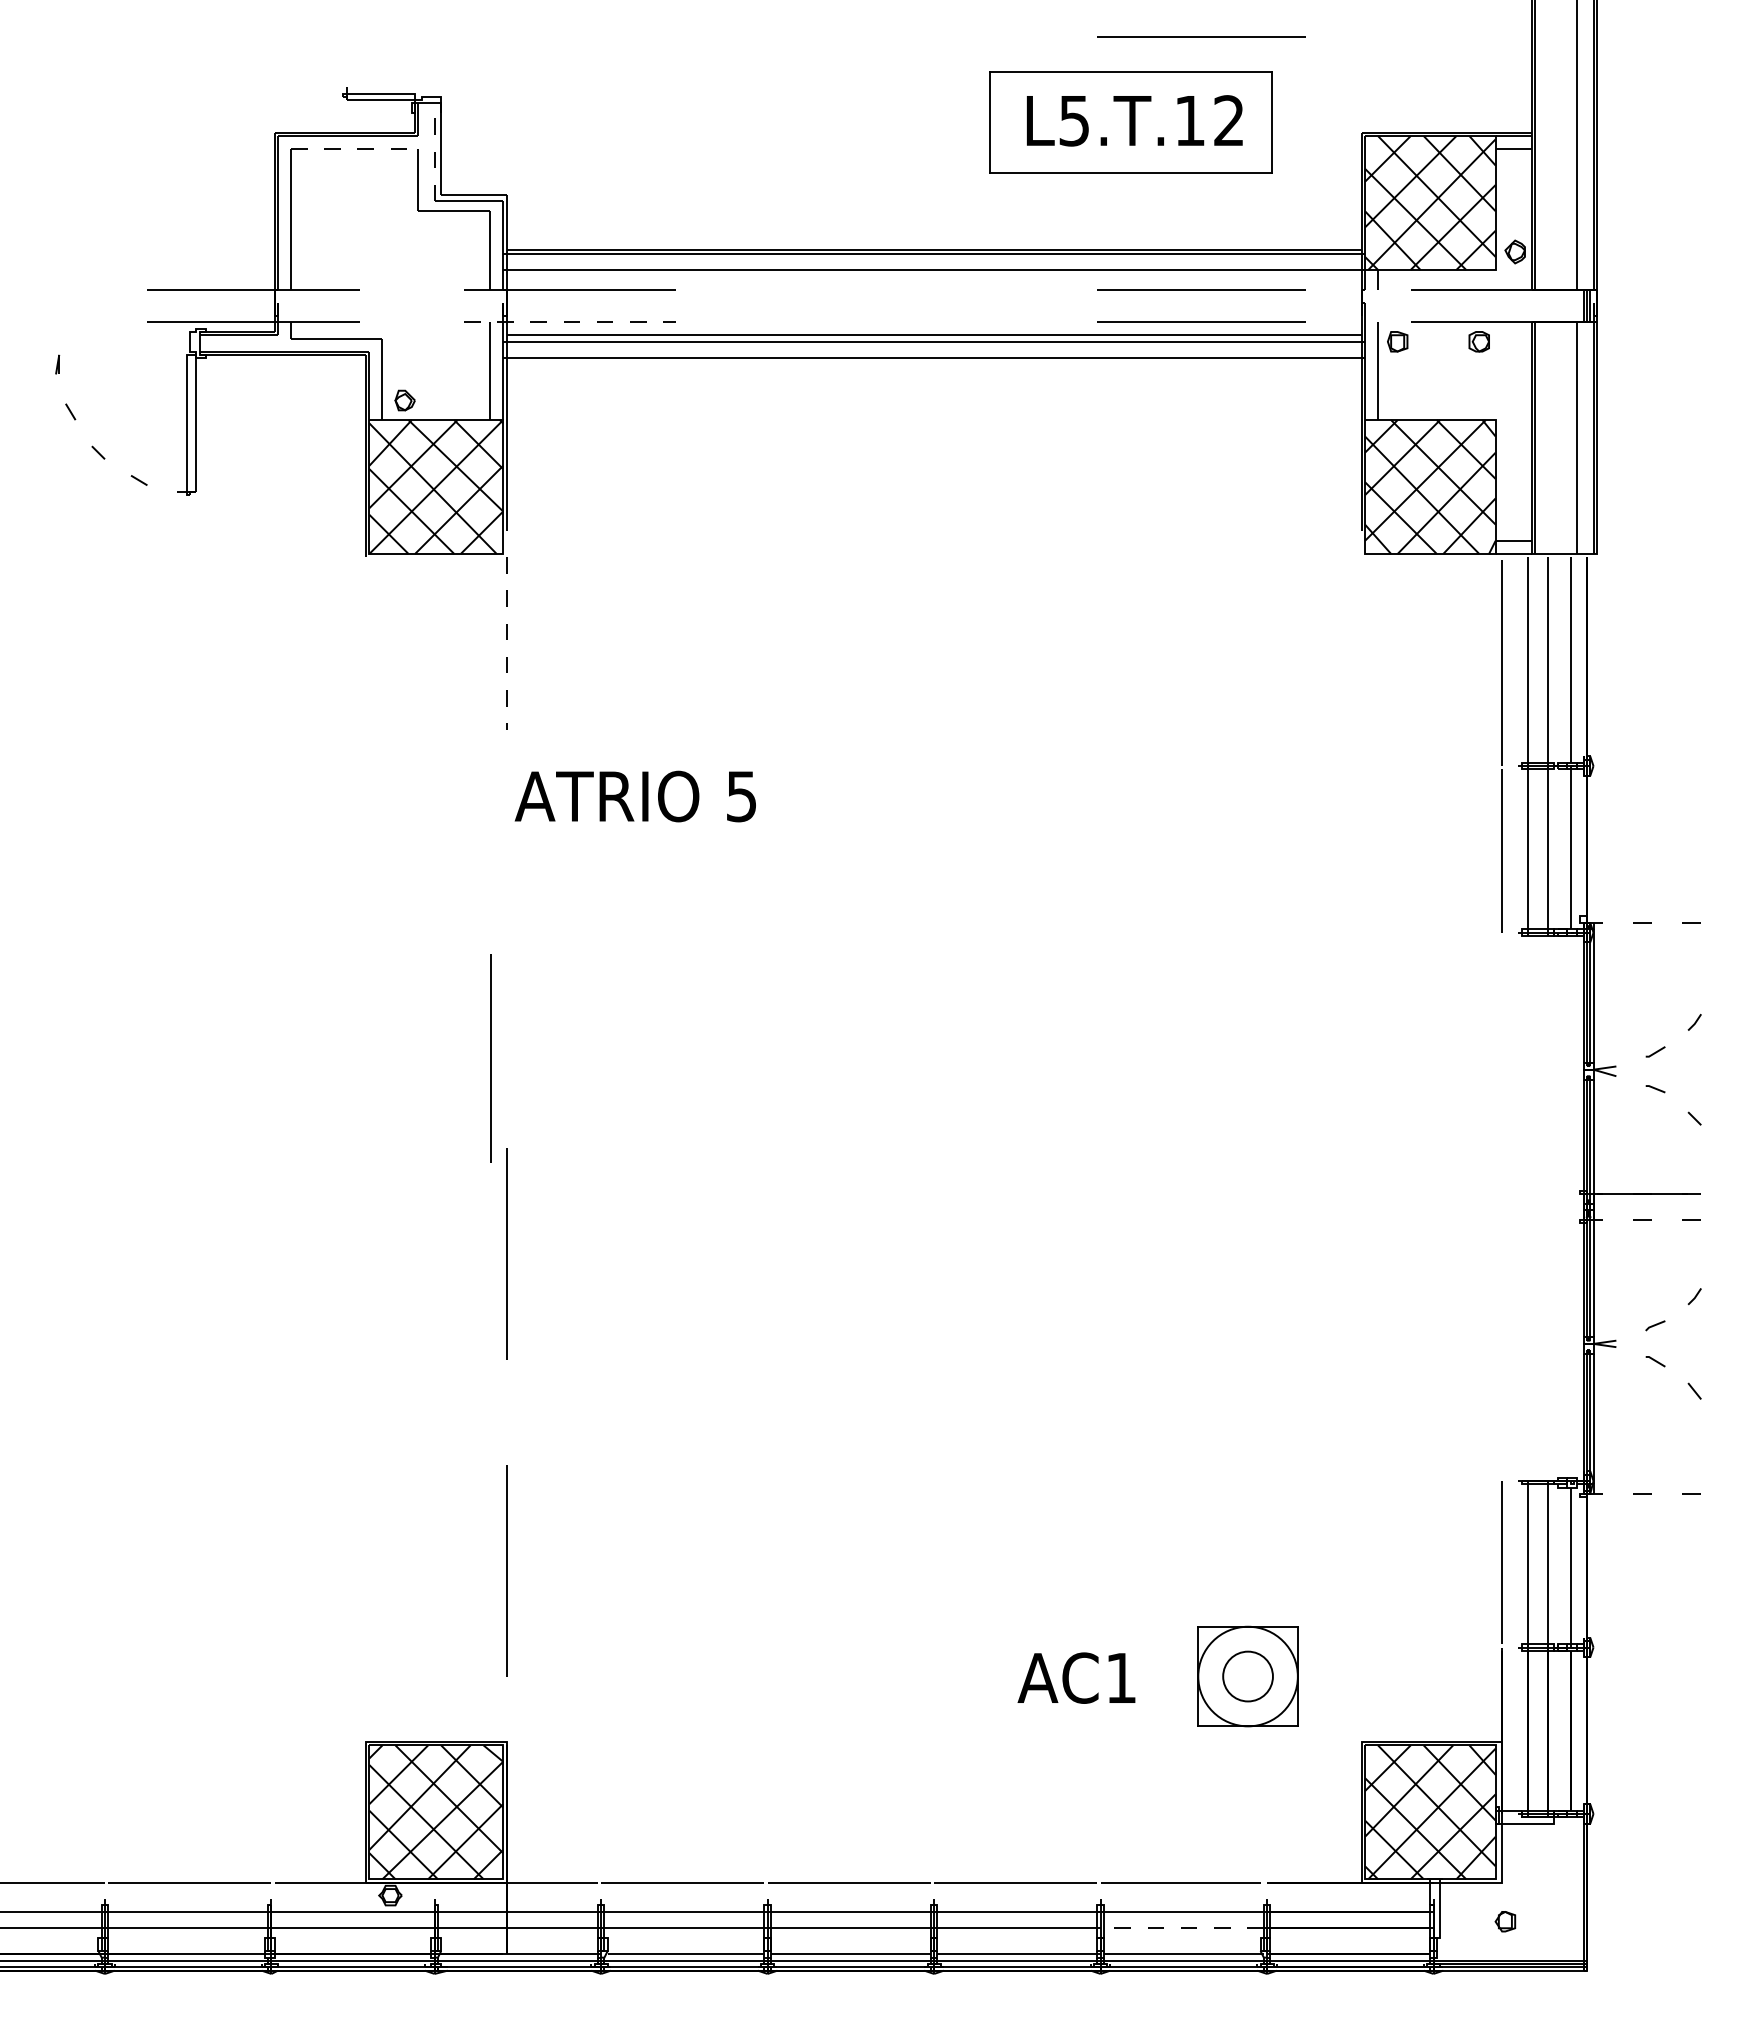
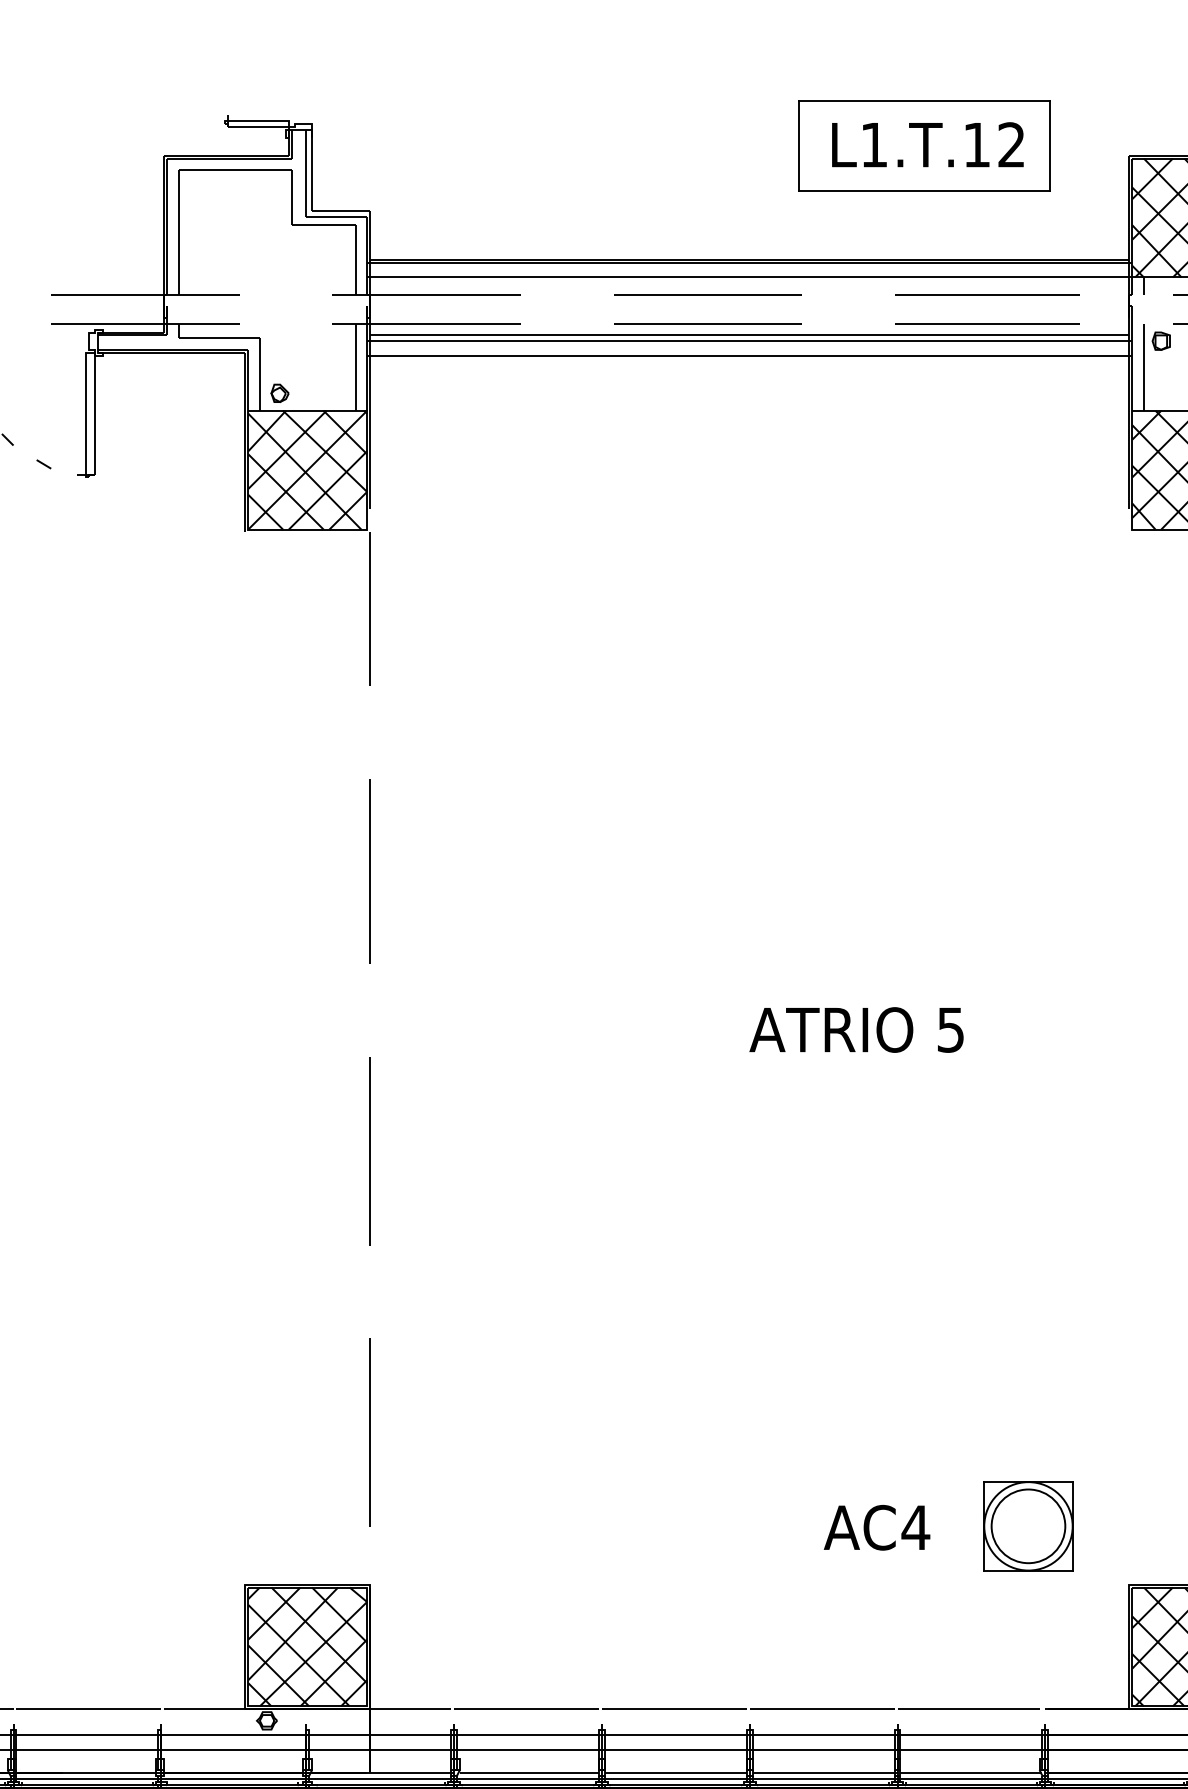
line: (1201, 36) -> (987, 70), removed
text: (1073, 121) -> (873, 145), L5.T.12 -> L1.T.12
line: (354, 149) -> (235, 170), dashed -> solid
line: (434, 152) -> (306, 173), dashed -> solid
line: (886, 289) -> (707, 294), added
line: (886, 321) -> (707, 323), added
line: (570, 322) -> (426, 324), dashed -> solid
line: (506, 643) -> (370, 609), dashed -> solid
text: (634, 796) -> (855, 1029), moved
line: (490, 1058) -> (370, 871), moved
circle: (1247, 1676) -> (1027, 1526), size x1.67
text: (1121, 1677) -> (916, 1527), AC1 -> AC4
line: (1180, 1928) -> (968, 1750), dashed -> solid

